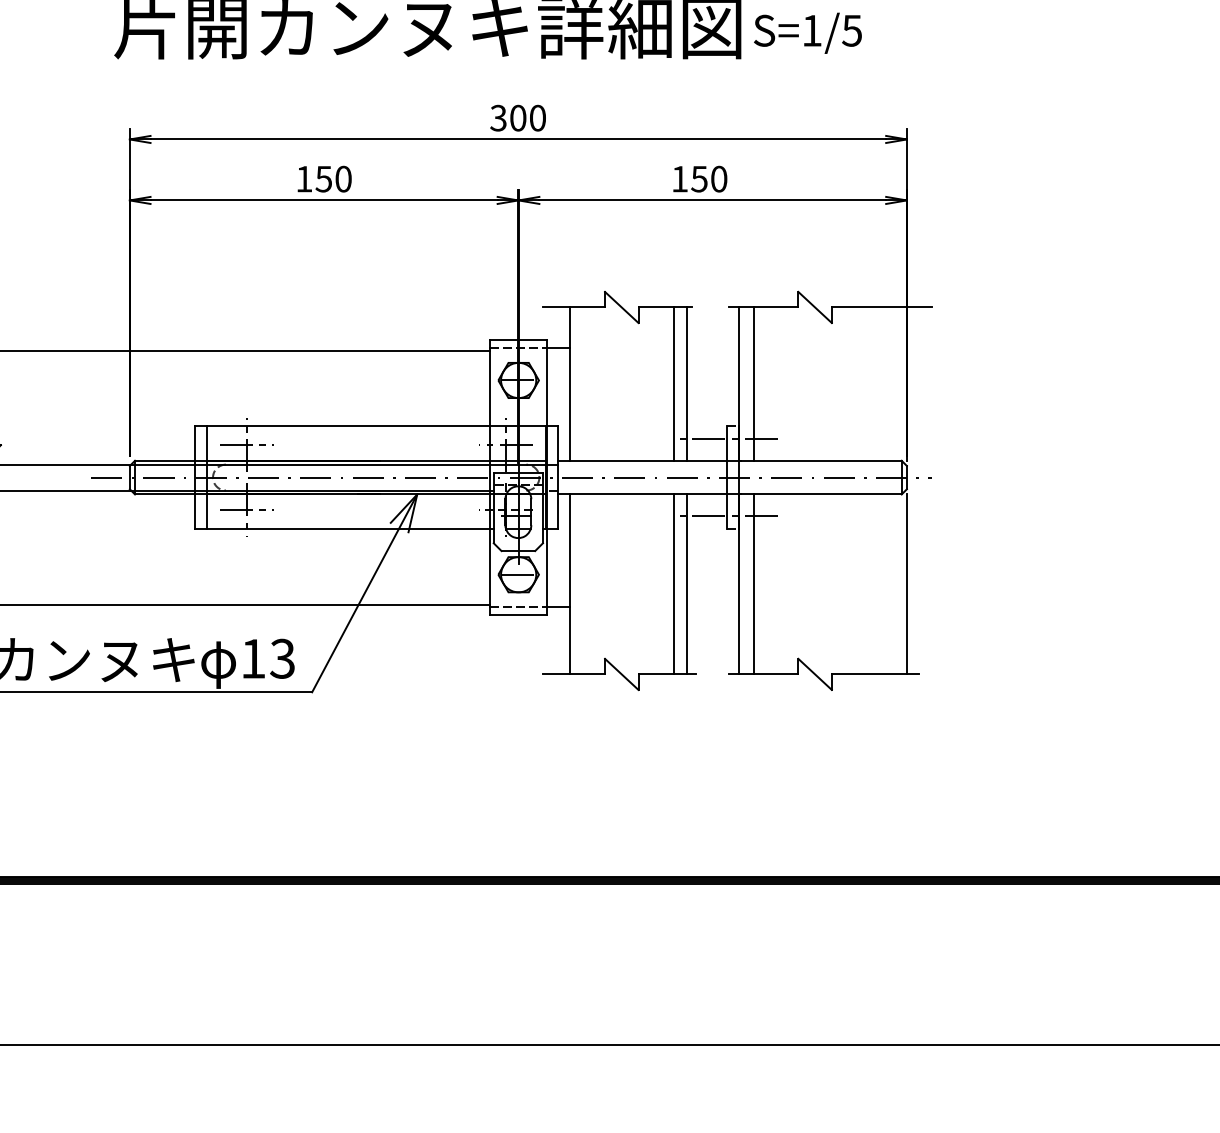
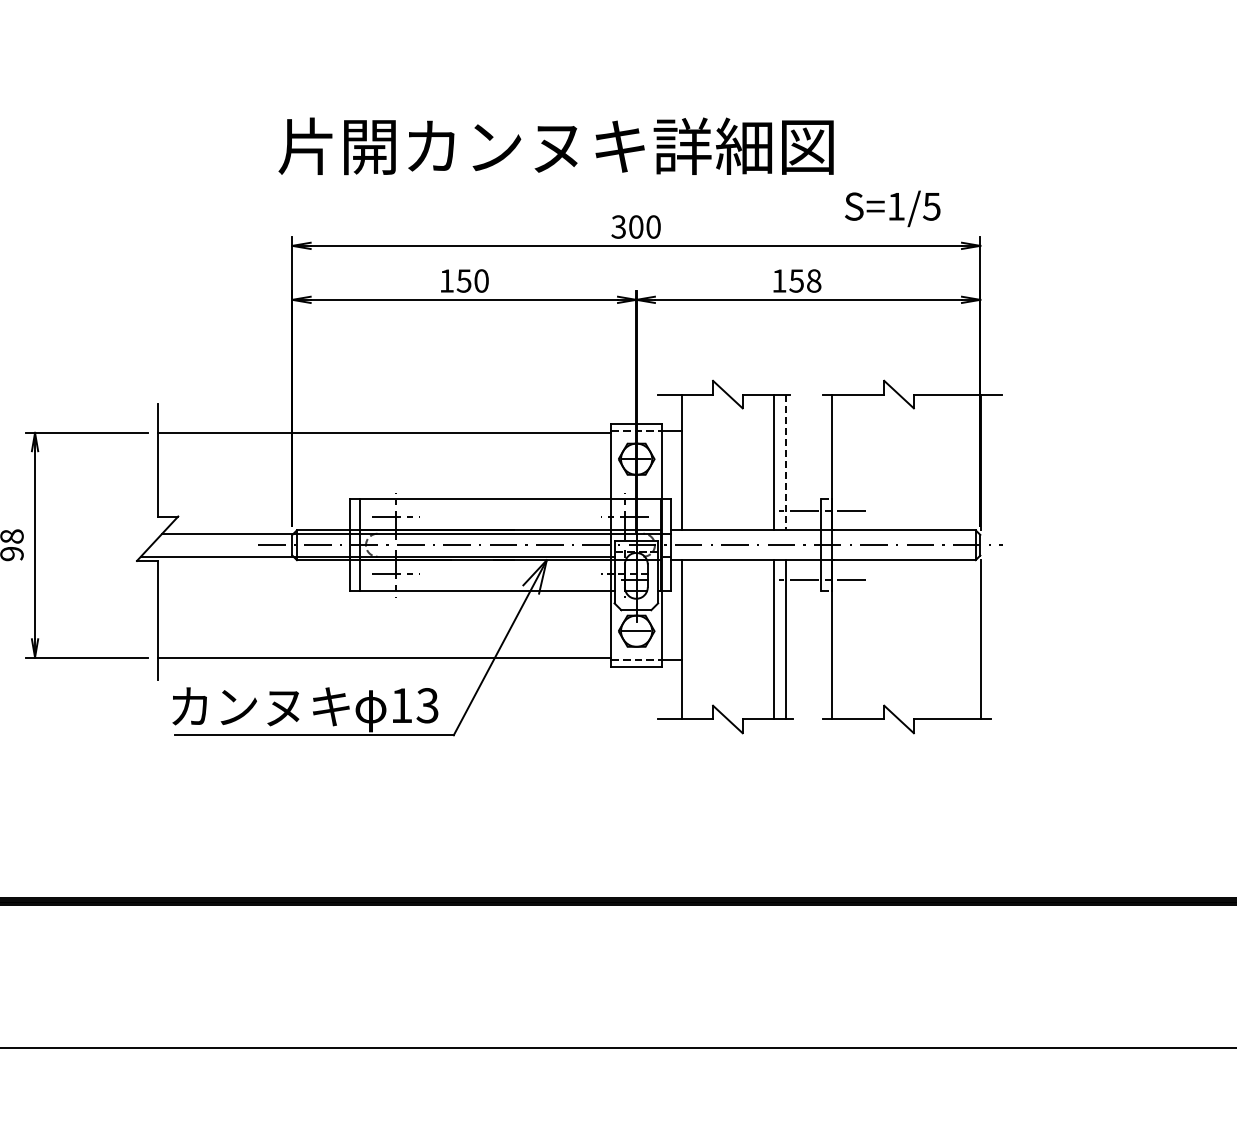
text: (807, 32) -> (892, 208), moved
text: (719, 179) -> (814, 281), 150 -> 158
line: (686, 384) -> (785, 462), solid -> dashed
line: (754, 384) -> (845, 462), removed
line: (754, 584) -> (845, 639), removed

